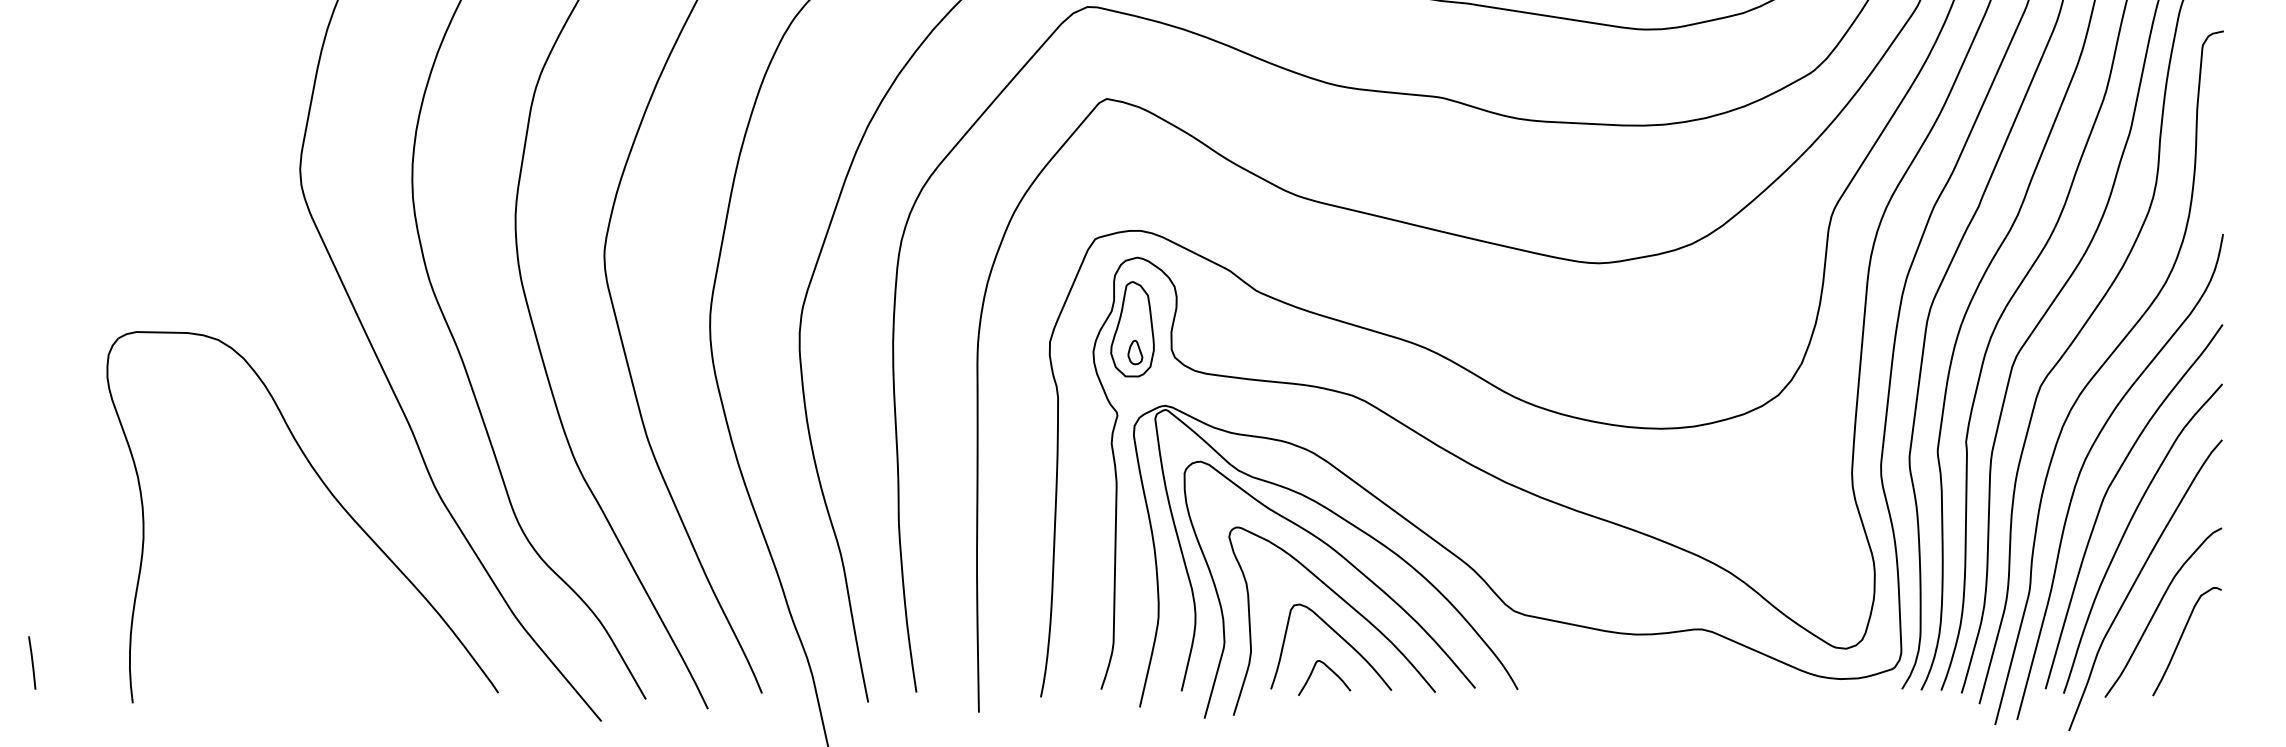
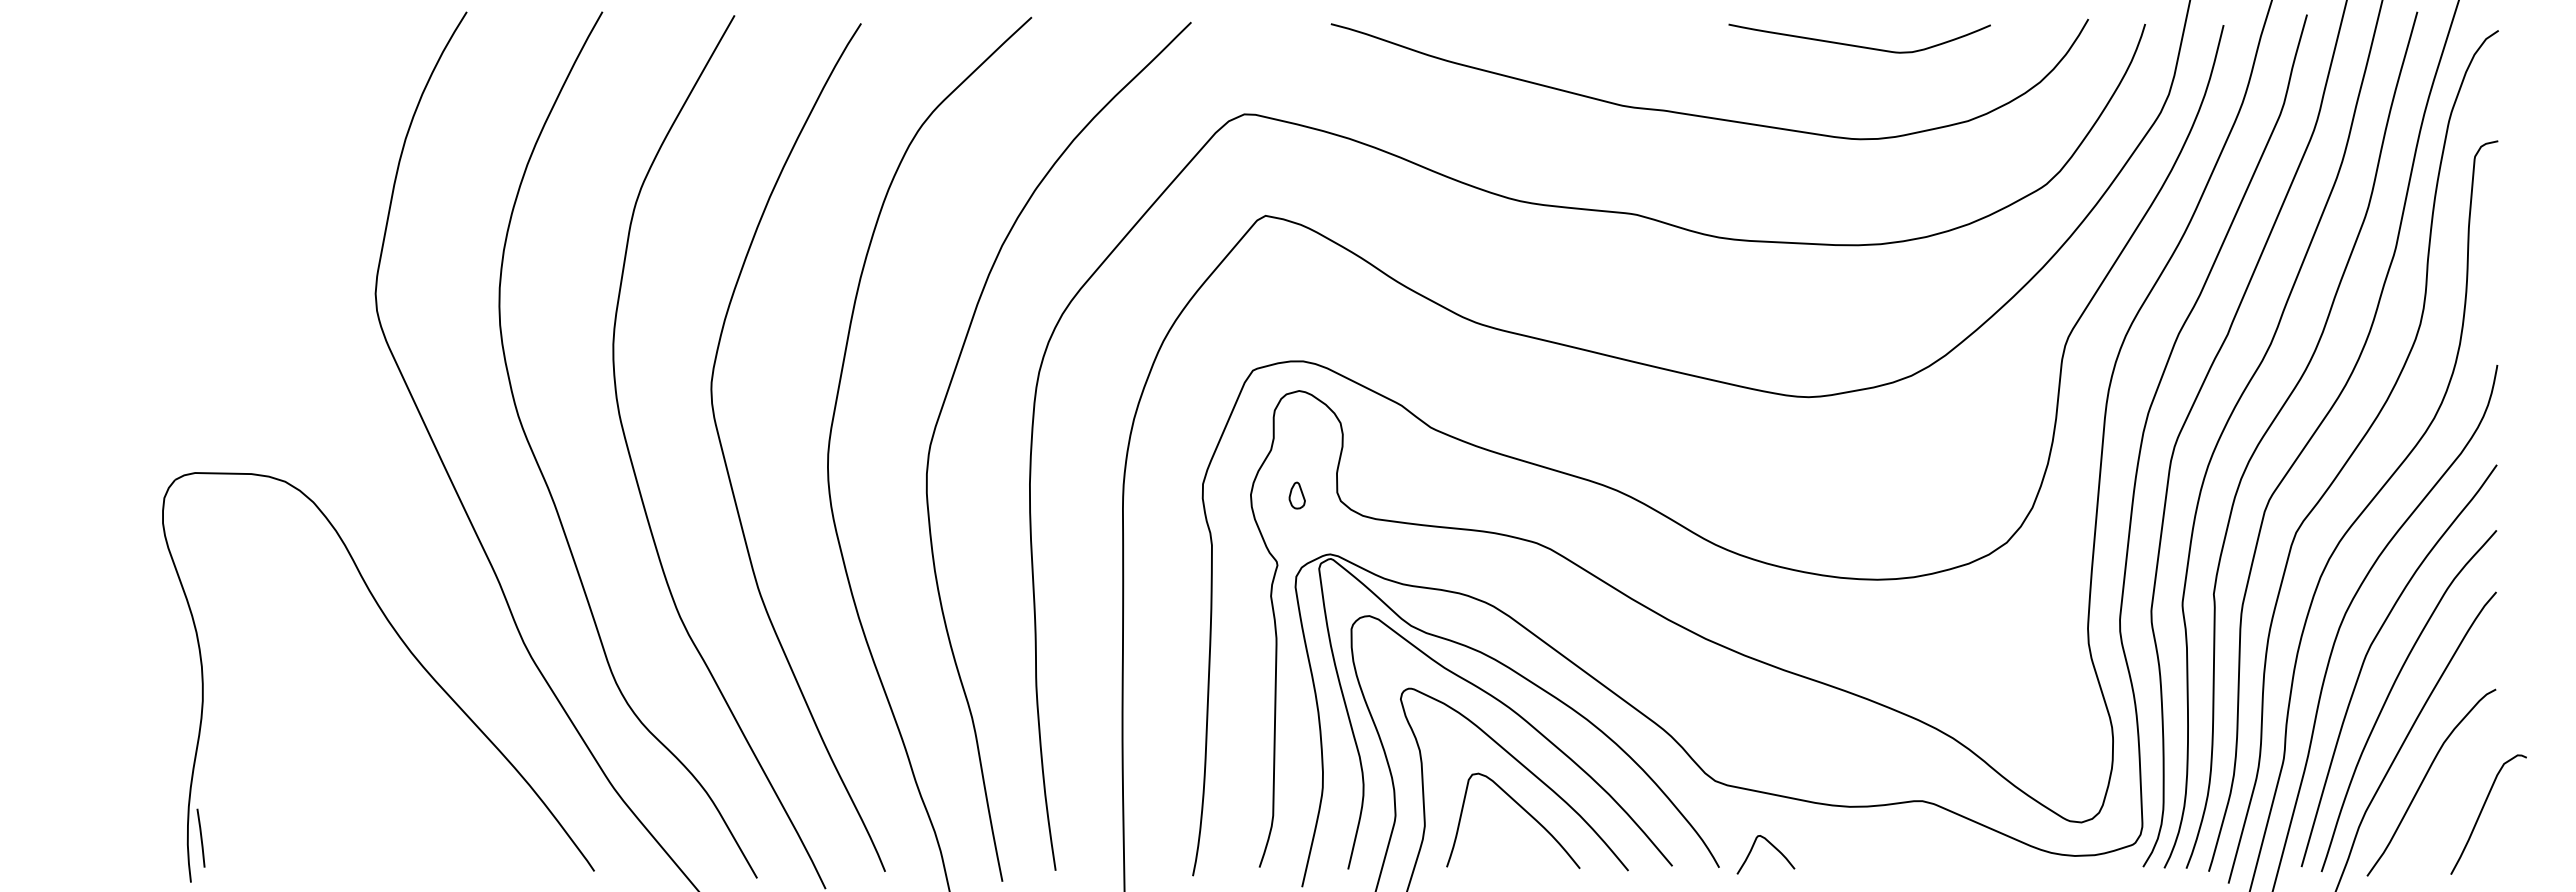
part: (1132, 328) -> (1293, 469), removed
curve: (2181, 638) -> (2482, 811), moved
line: (31, 662) -> (200, 837), moved
curve: (1330, 670) -> (1772, 846), moved

